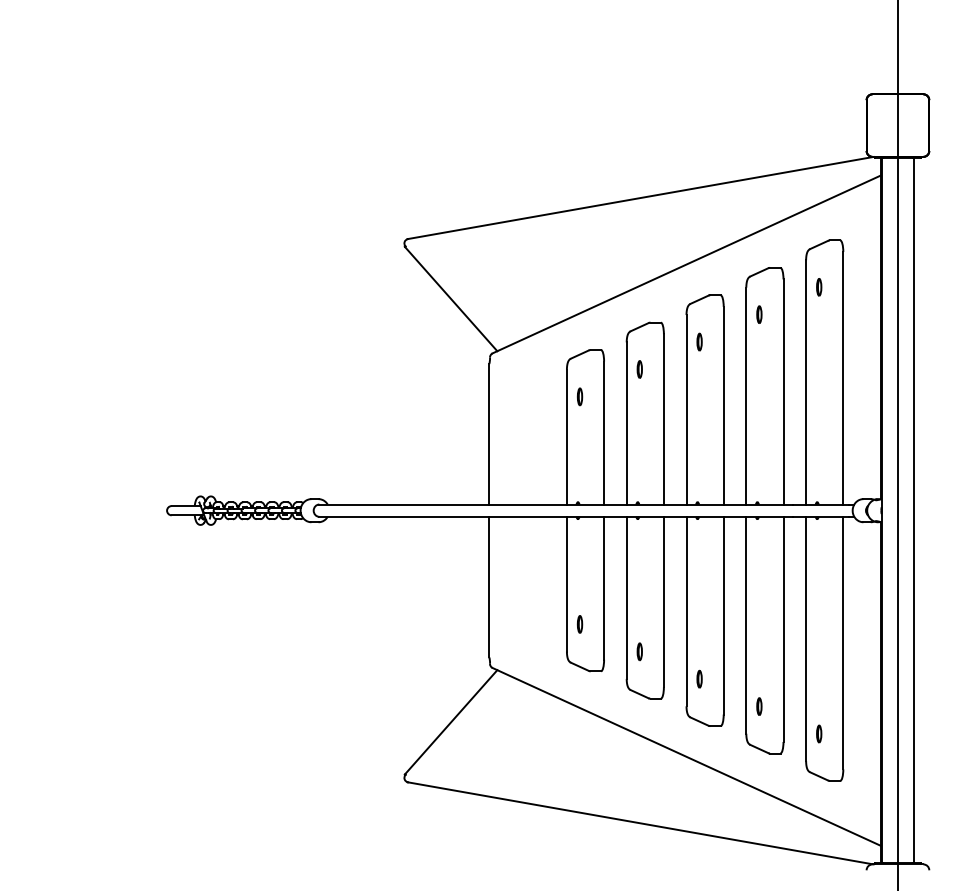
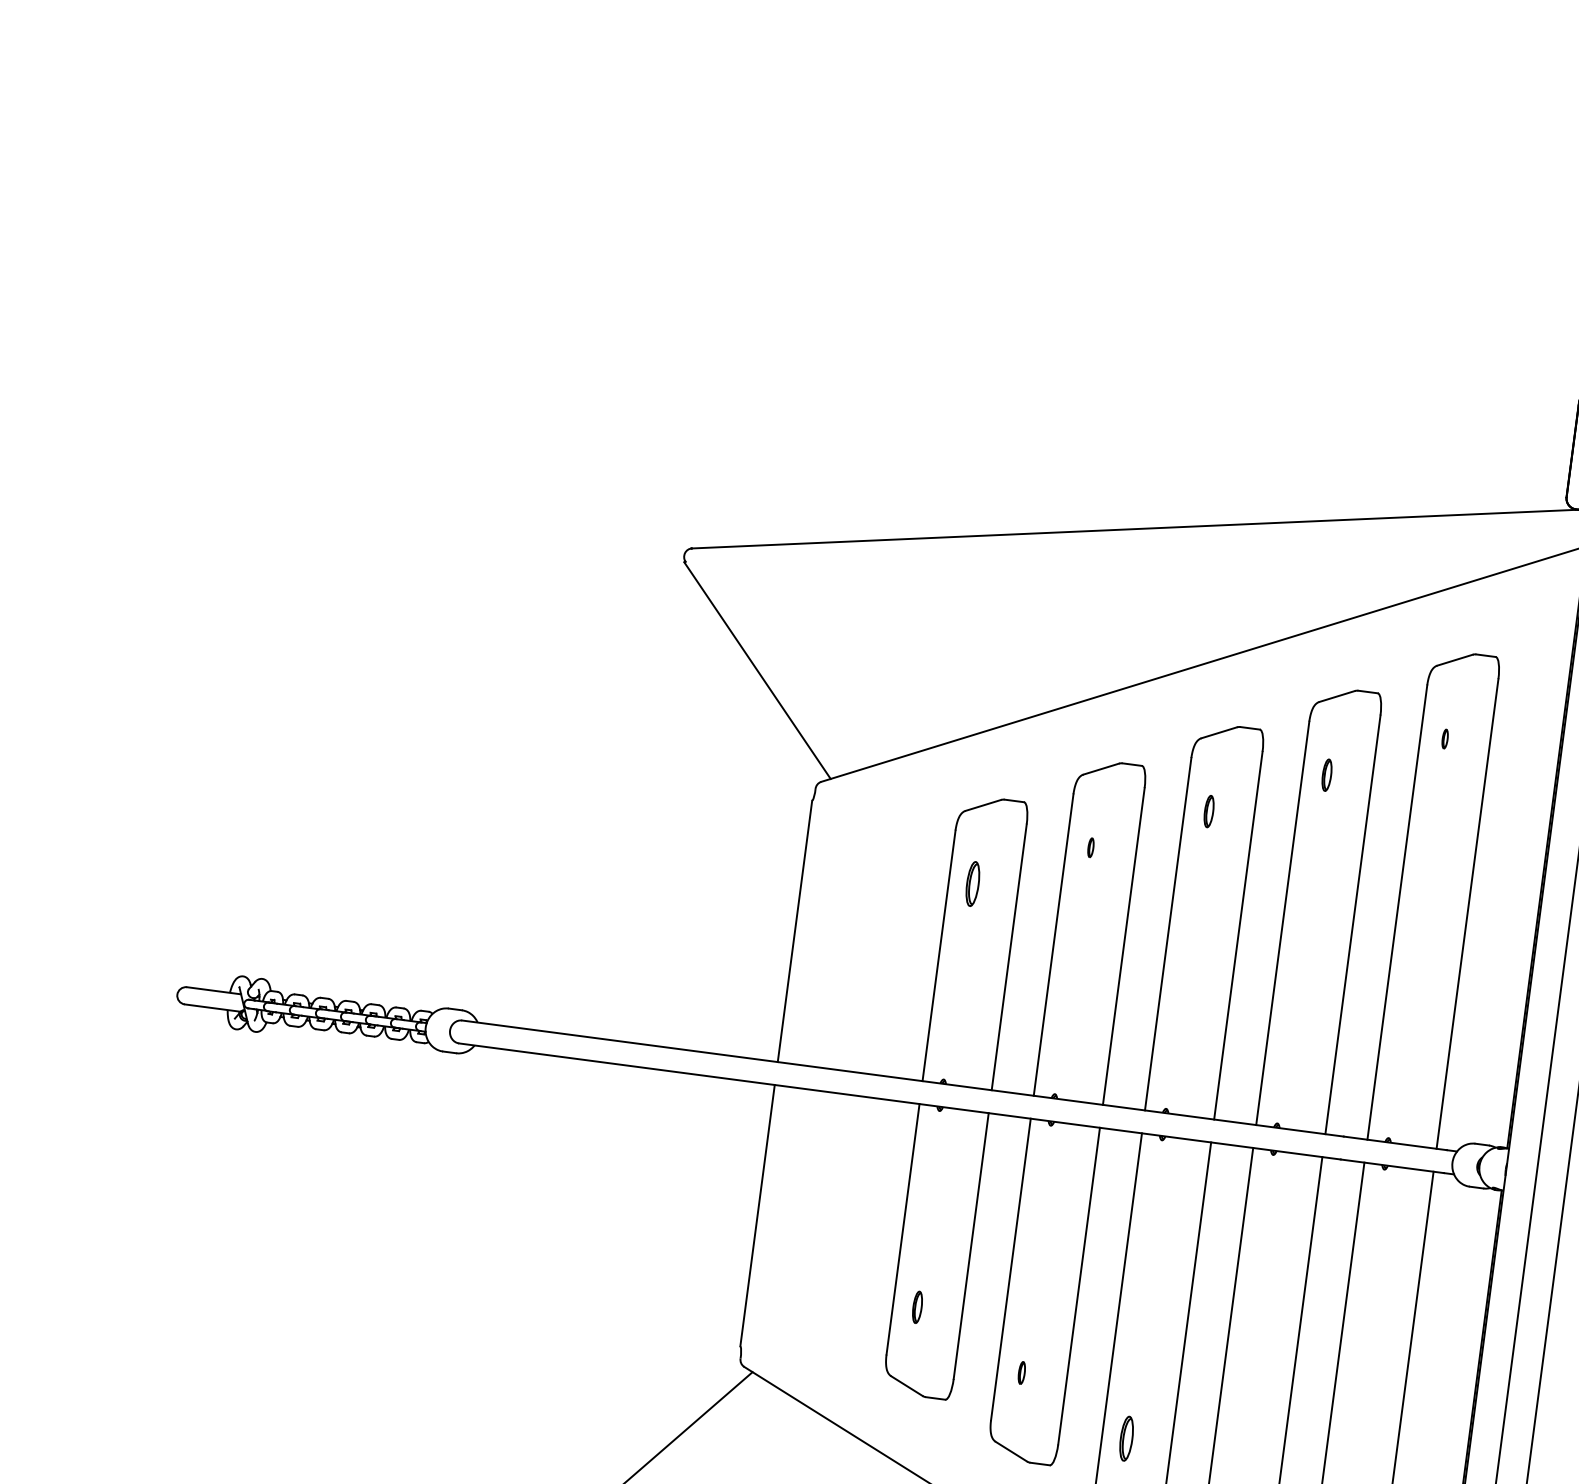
part: (819, 287) -> (1445, 739), size x0.6
part: (639, 369) -> (1090, 847), size x0.6
part: (580, 396) -> (974, 883), size x1.4
part: (639, 651) -> (1021, 1372), size x0.7
part: (699, 678) -> (1126, 1437), size x1.4

